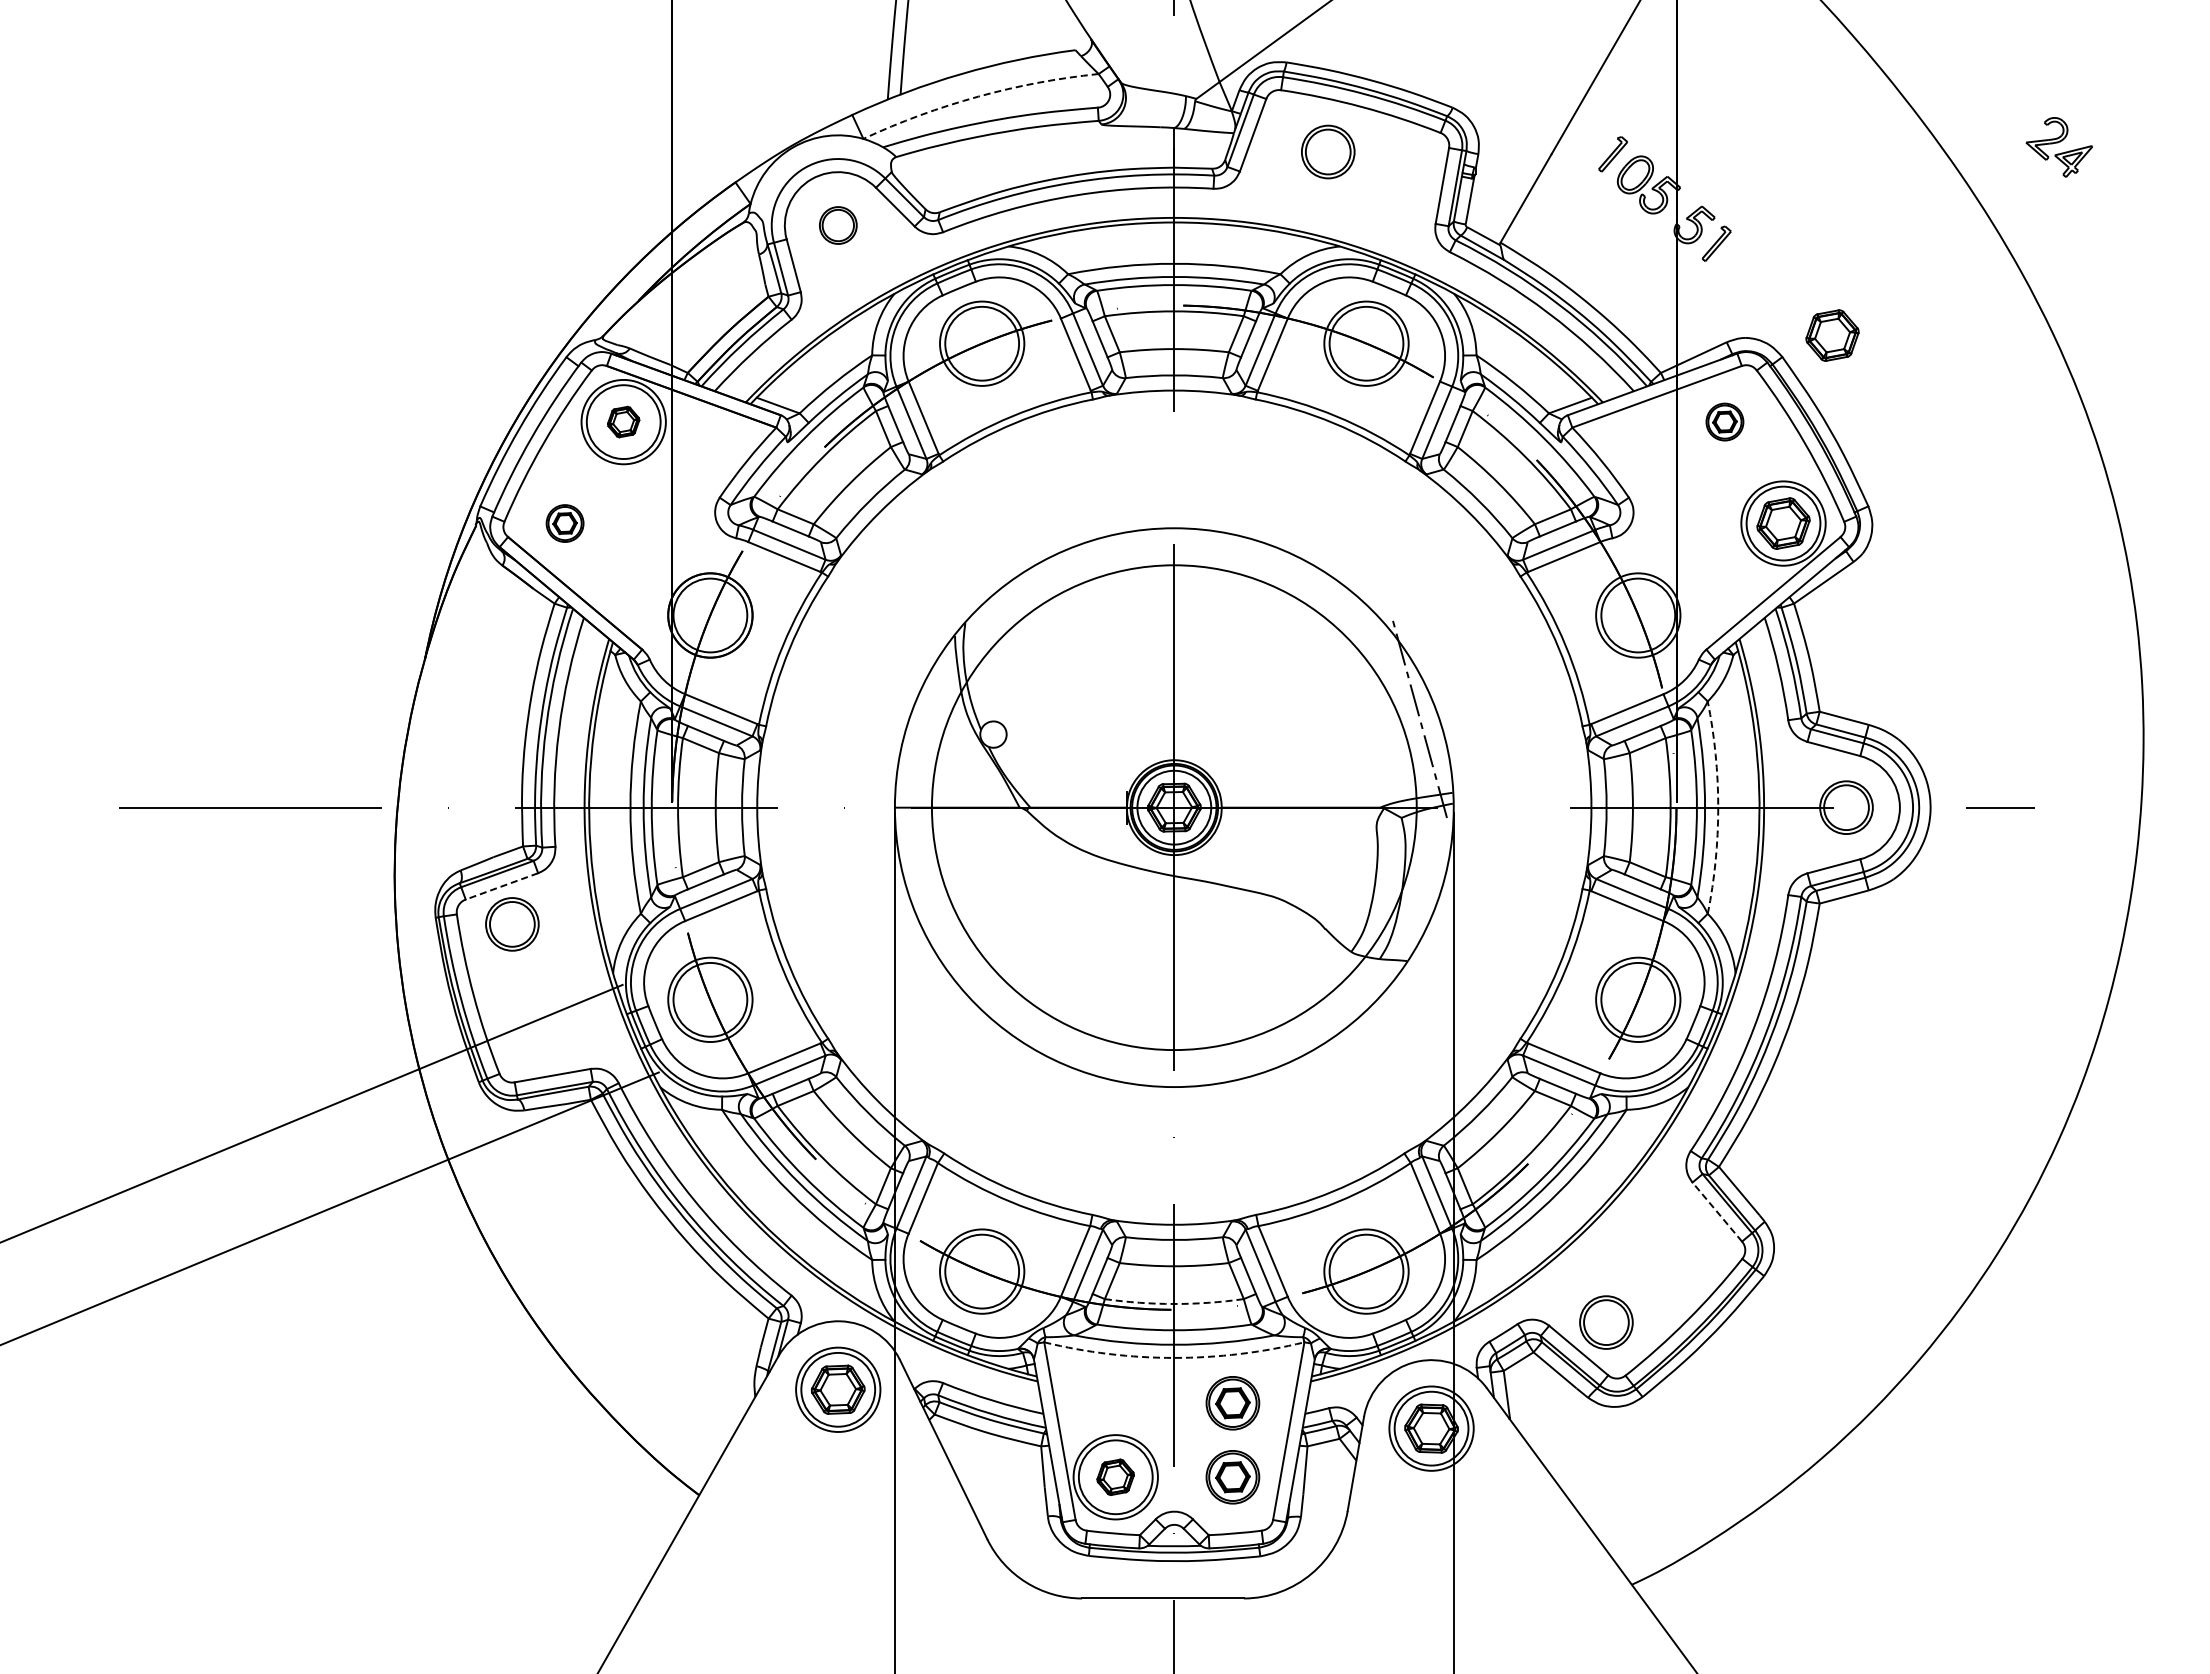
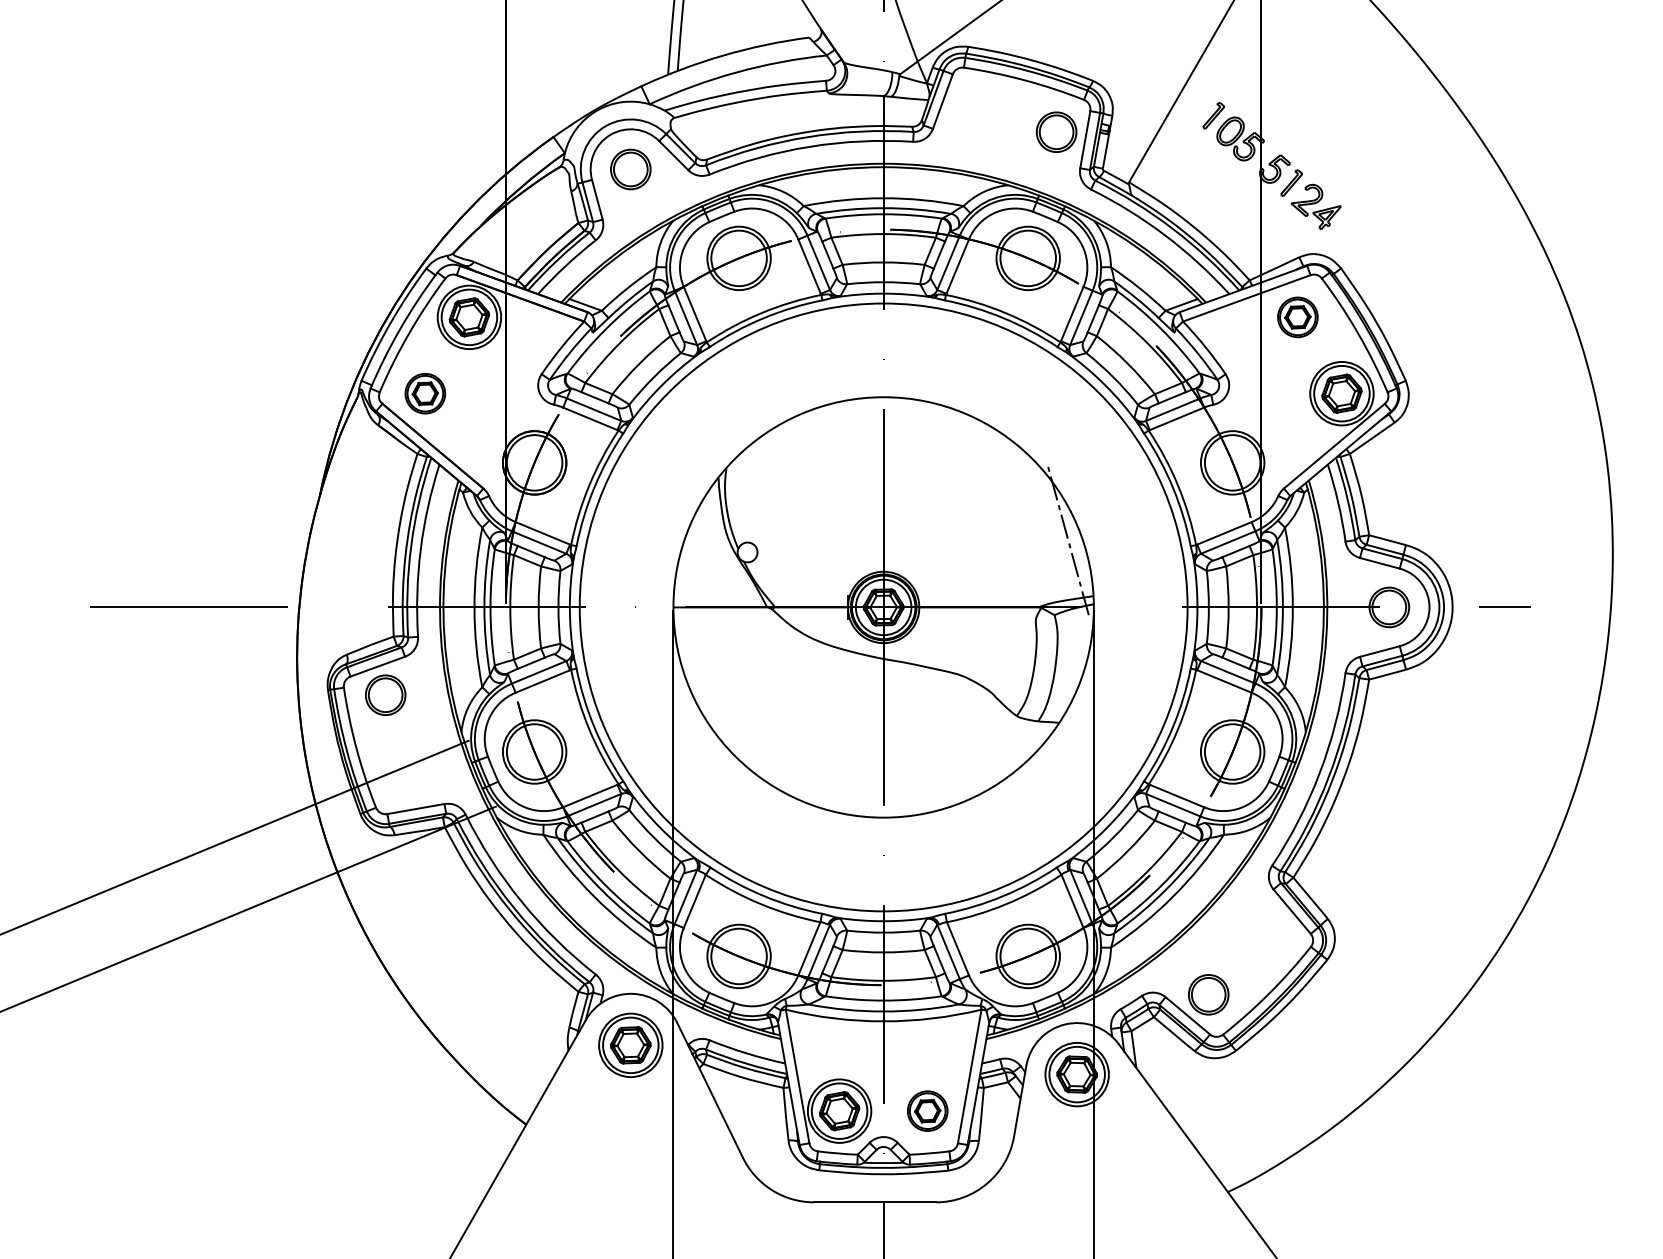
arc: (978, 96) -> (736, 72), dashed -> solid
part: (2058, 147) -> (1315, 207), moved
part: (1328, 151) -> (1056, 131), moved
part: (838, 225) -> (631, 169), size x1.43
part: (1832, 335) -> (1378, 252), removed
part: (623, 421) -> (469, 316), size x1.67
part: (1724, 421) -> (1297, 316), size x1.43
part: (564, 523) -> (424, 393), size x1.43
circle: (1174, 807) -> (883, 607), size x1.67
arc: (1718, 807) -> (1293, 607), dashed -> solid
line: (501, 886) -> (377, 666), dashed -> solid
line: (1717, 1212) -> (1292, 911), dashed -> solid
arc: (1174, 1303) -> (883, 980), dashed -> solid
arc: (1174, 1357) -> (883, 1021), dashed -> solid
part: (1232, 1403) -> (927, 1055), removed
part: (1115, 1477) -> (839, 1111), size x1.43

